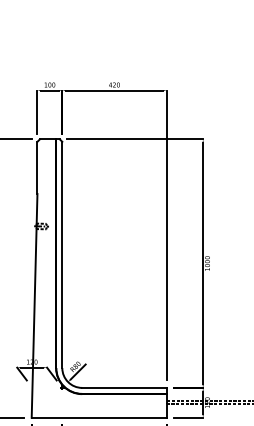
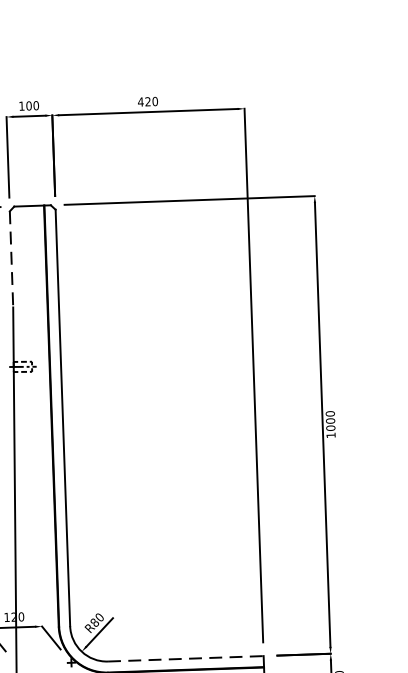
line: (37, 168) -> (11, 260), solid -> dashed
line: (124, 387) -> (185, 658), solid -> dashed

